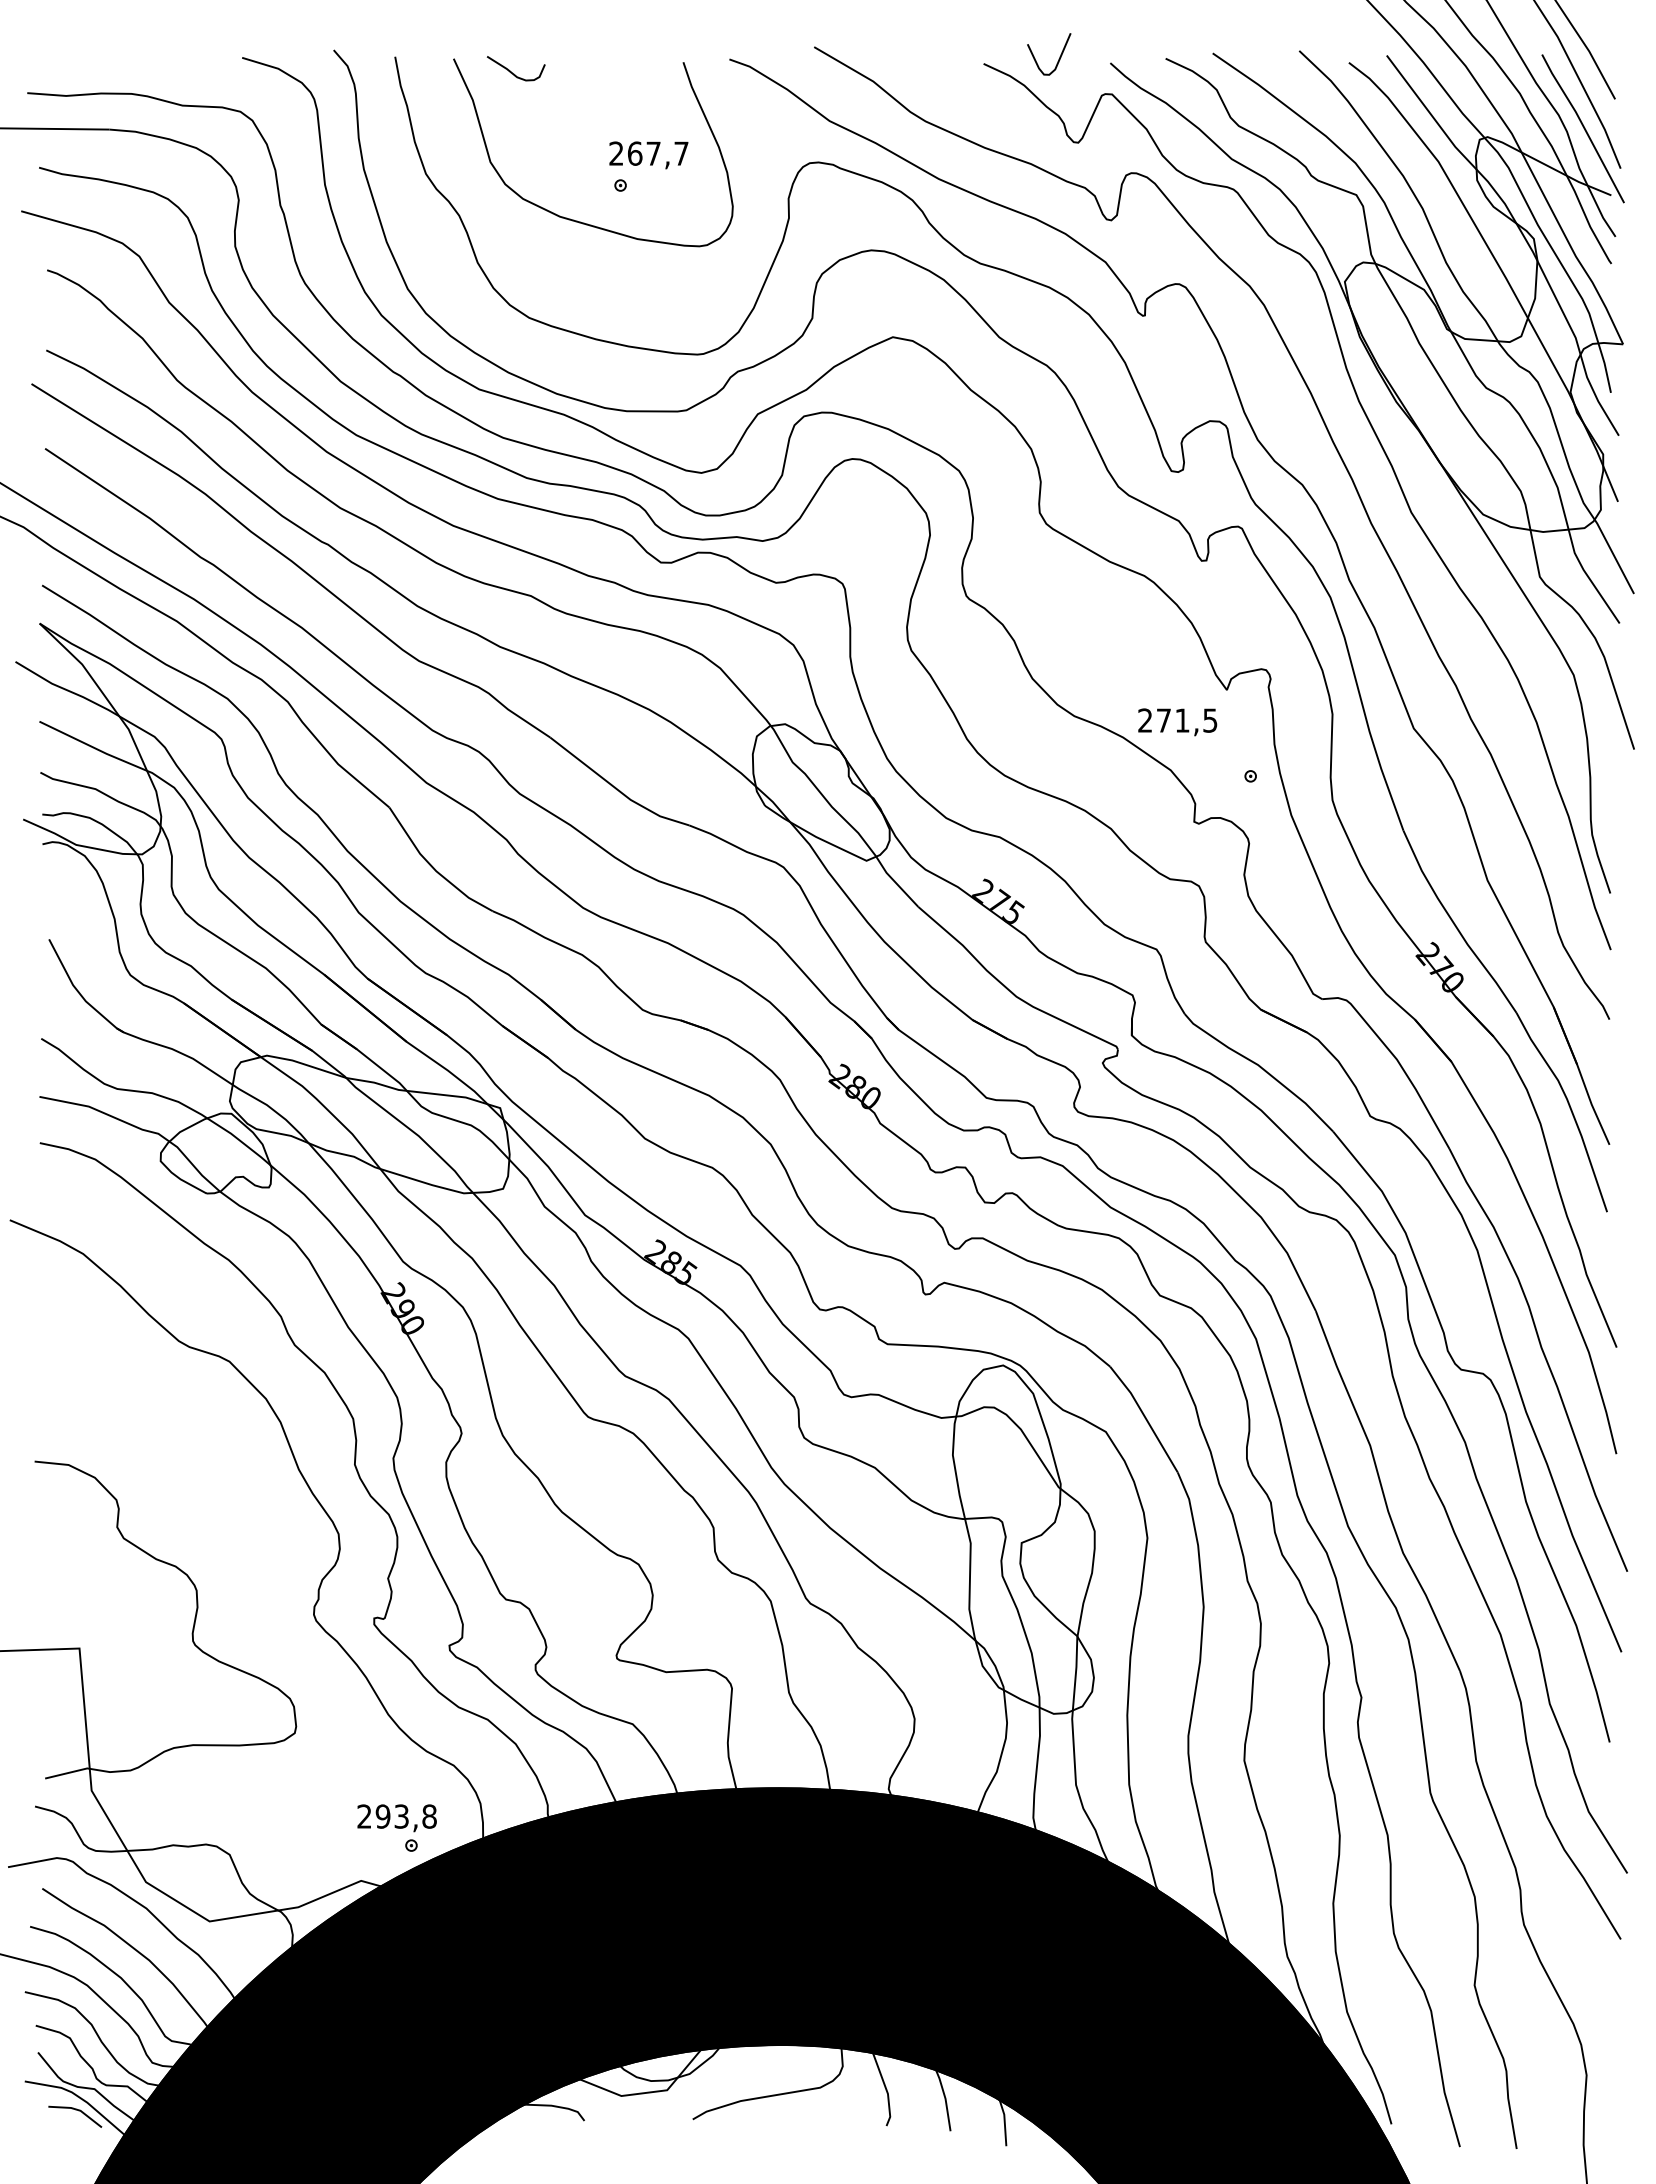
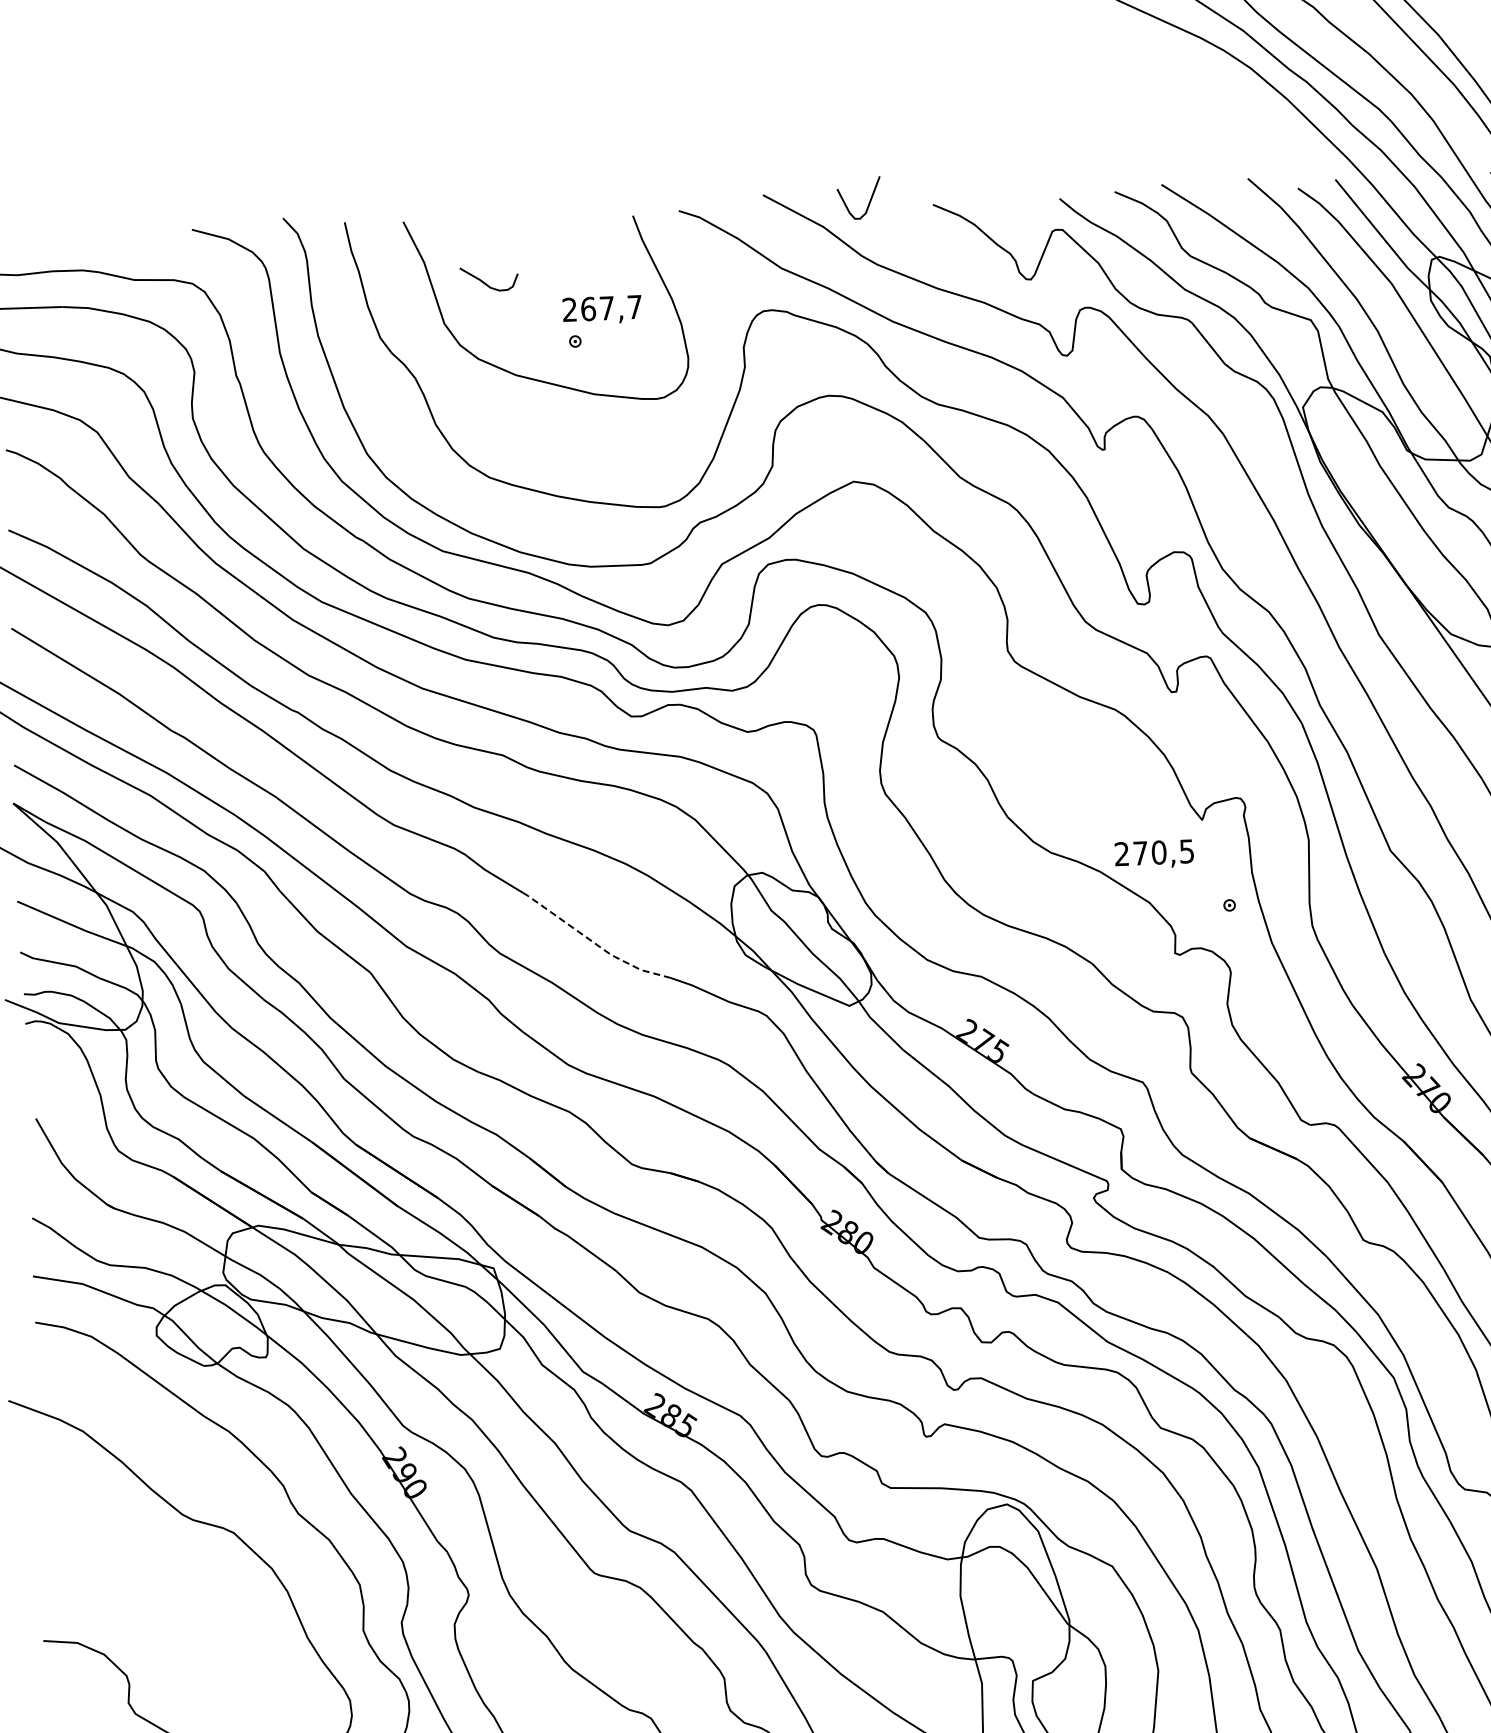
curve: (1059, 56) -> (869, 200), moved
curve: (511, 71) -> (484, 282), moved
text: (1182, 720) -> (1159, 852), 271,5 -> 270,5
line: (616, 788) -> (596, 944), solid -> dashed

